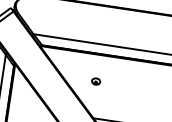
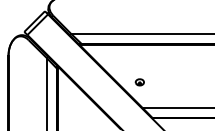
part: (95, 81) -> (139, 82), moved

